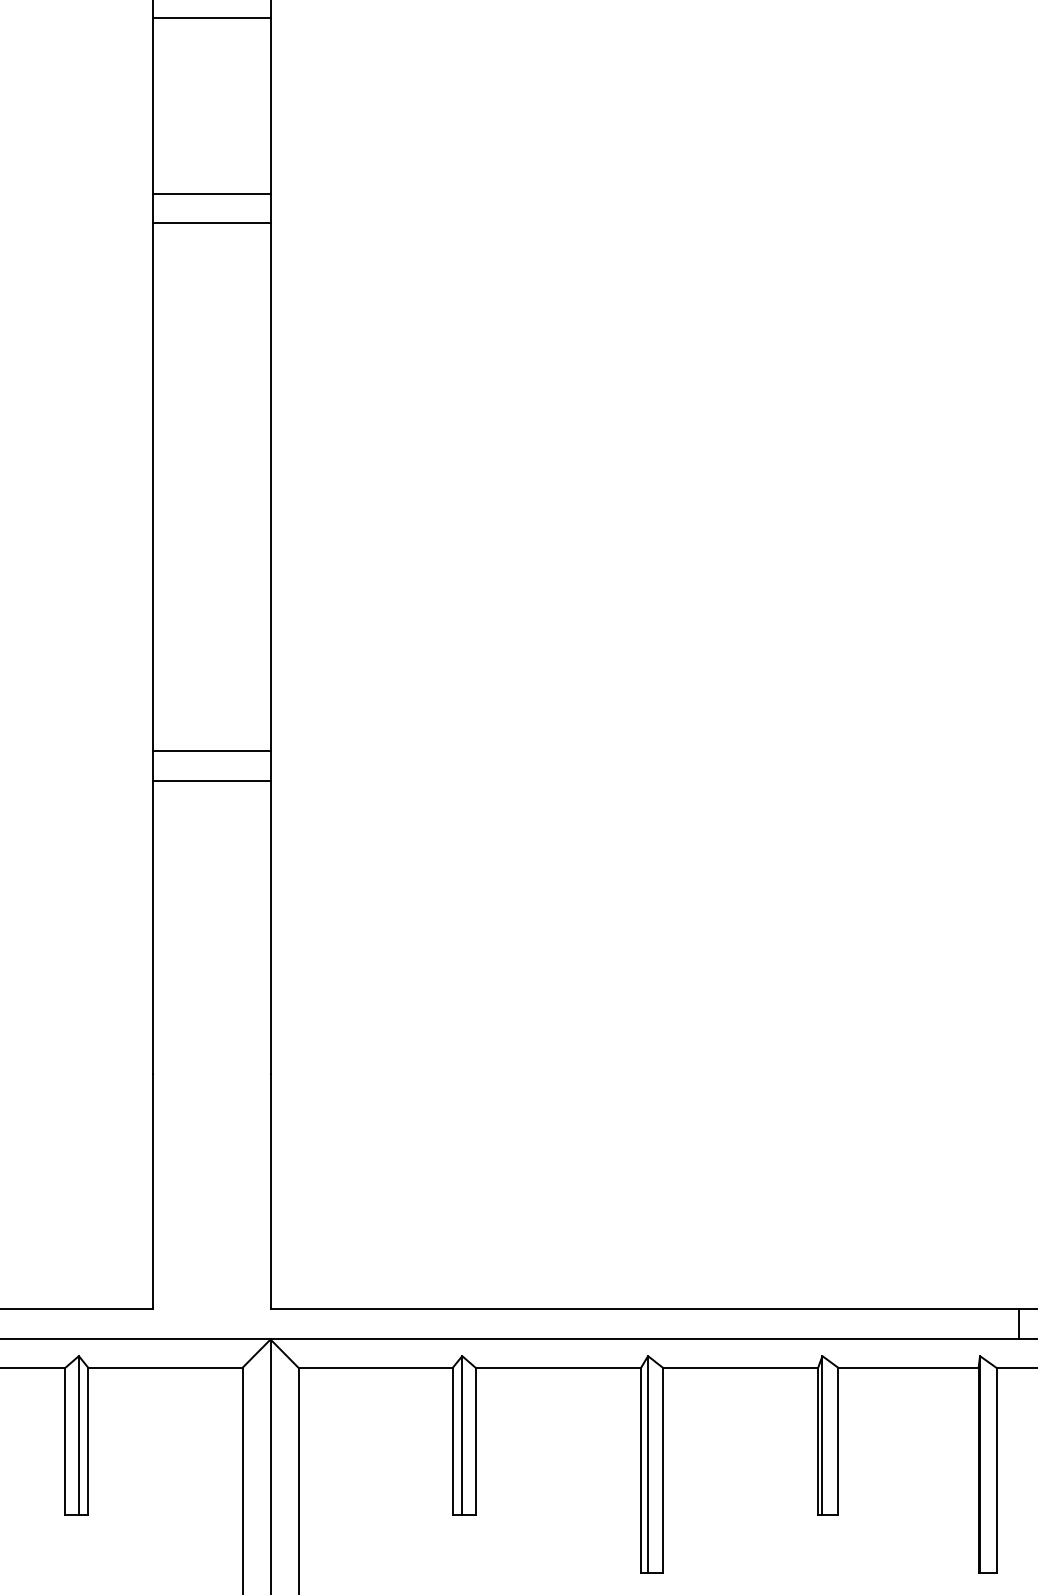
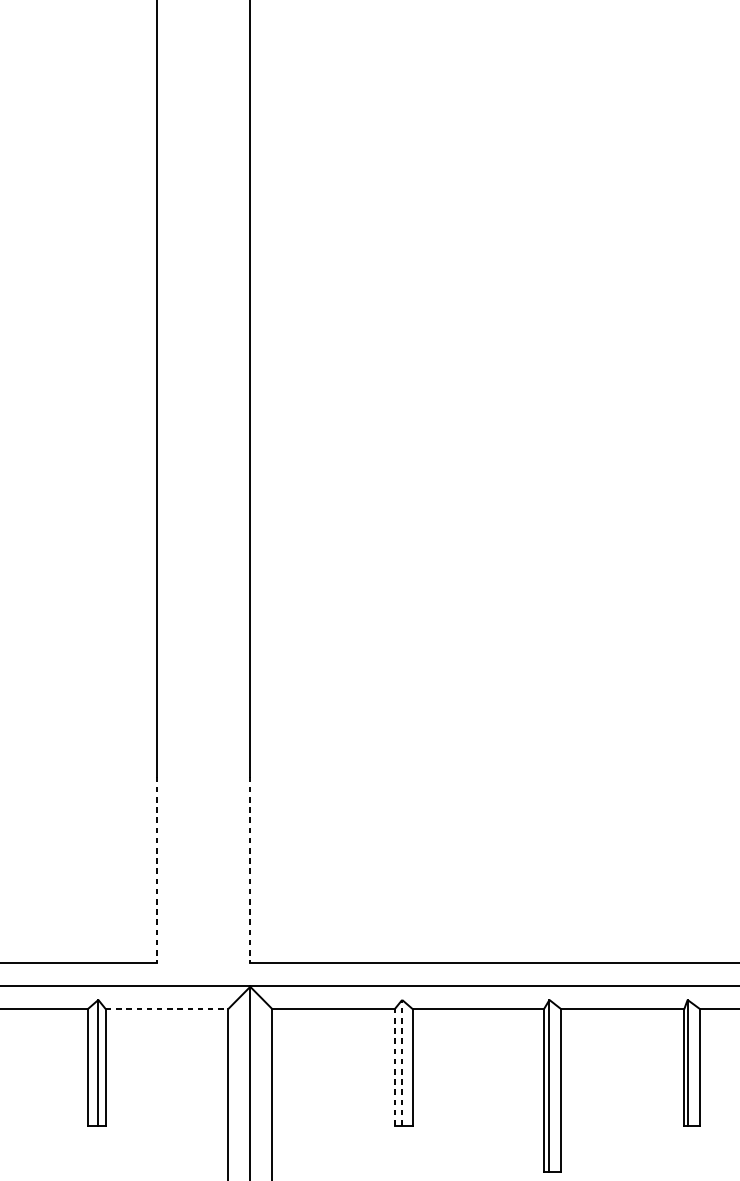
line: (211, 193) -> (203, 78), removed
line: (211, 223) -> (203, 102), removed
line: (211, 751) -> (203, 520), removed
line: (211, 780) -> (203, 543), removed
line: (153, 1192) -> (157, 870), solid -> dashed
line: (270, 1192) -> (250, 870), solid -> dashed
line: (165, 1367) -> (167, 1008), solid -> dashed
line: (462, 1434) -> (402, 1062), solid -> dashed
line: (452, 1440) -> (394, 1066), solid -> dashed

